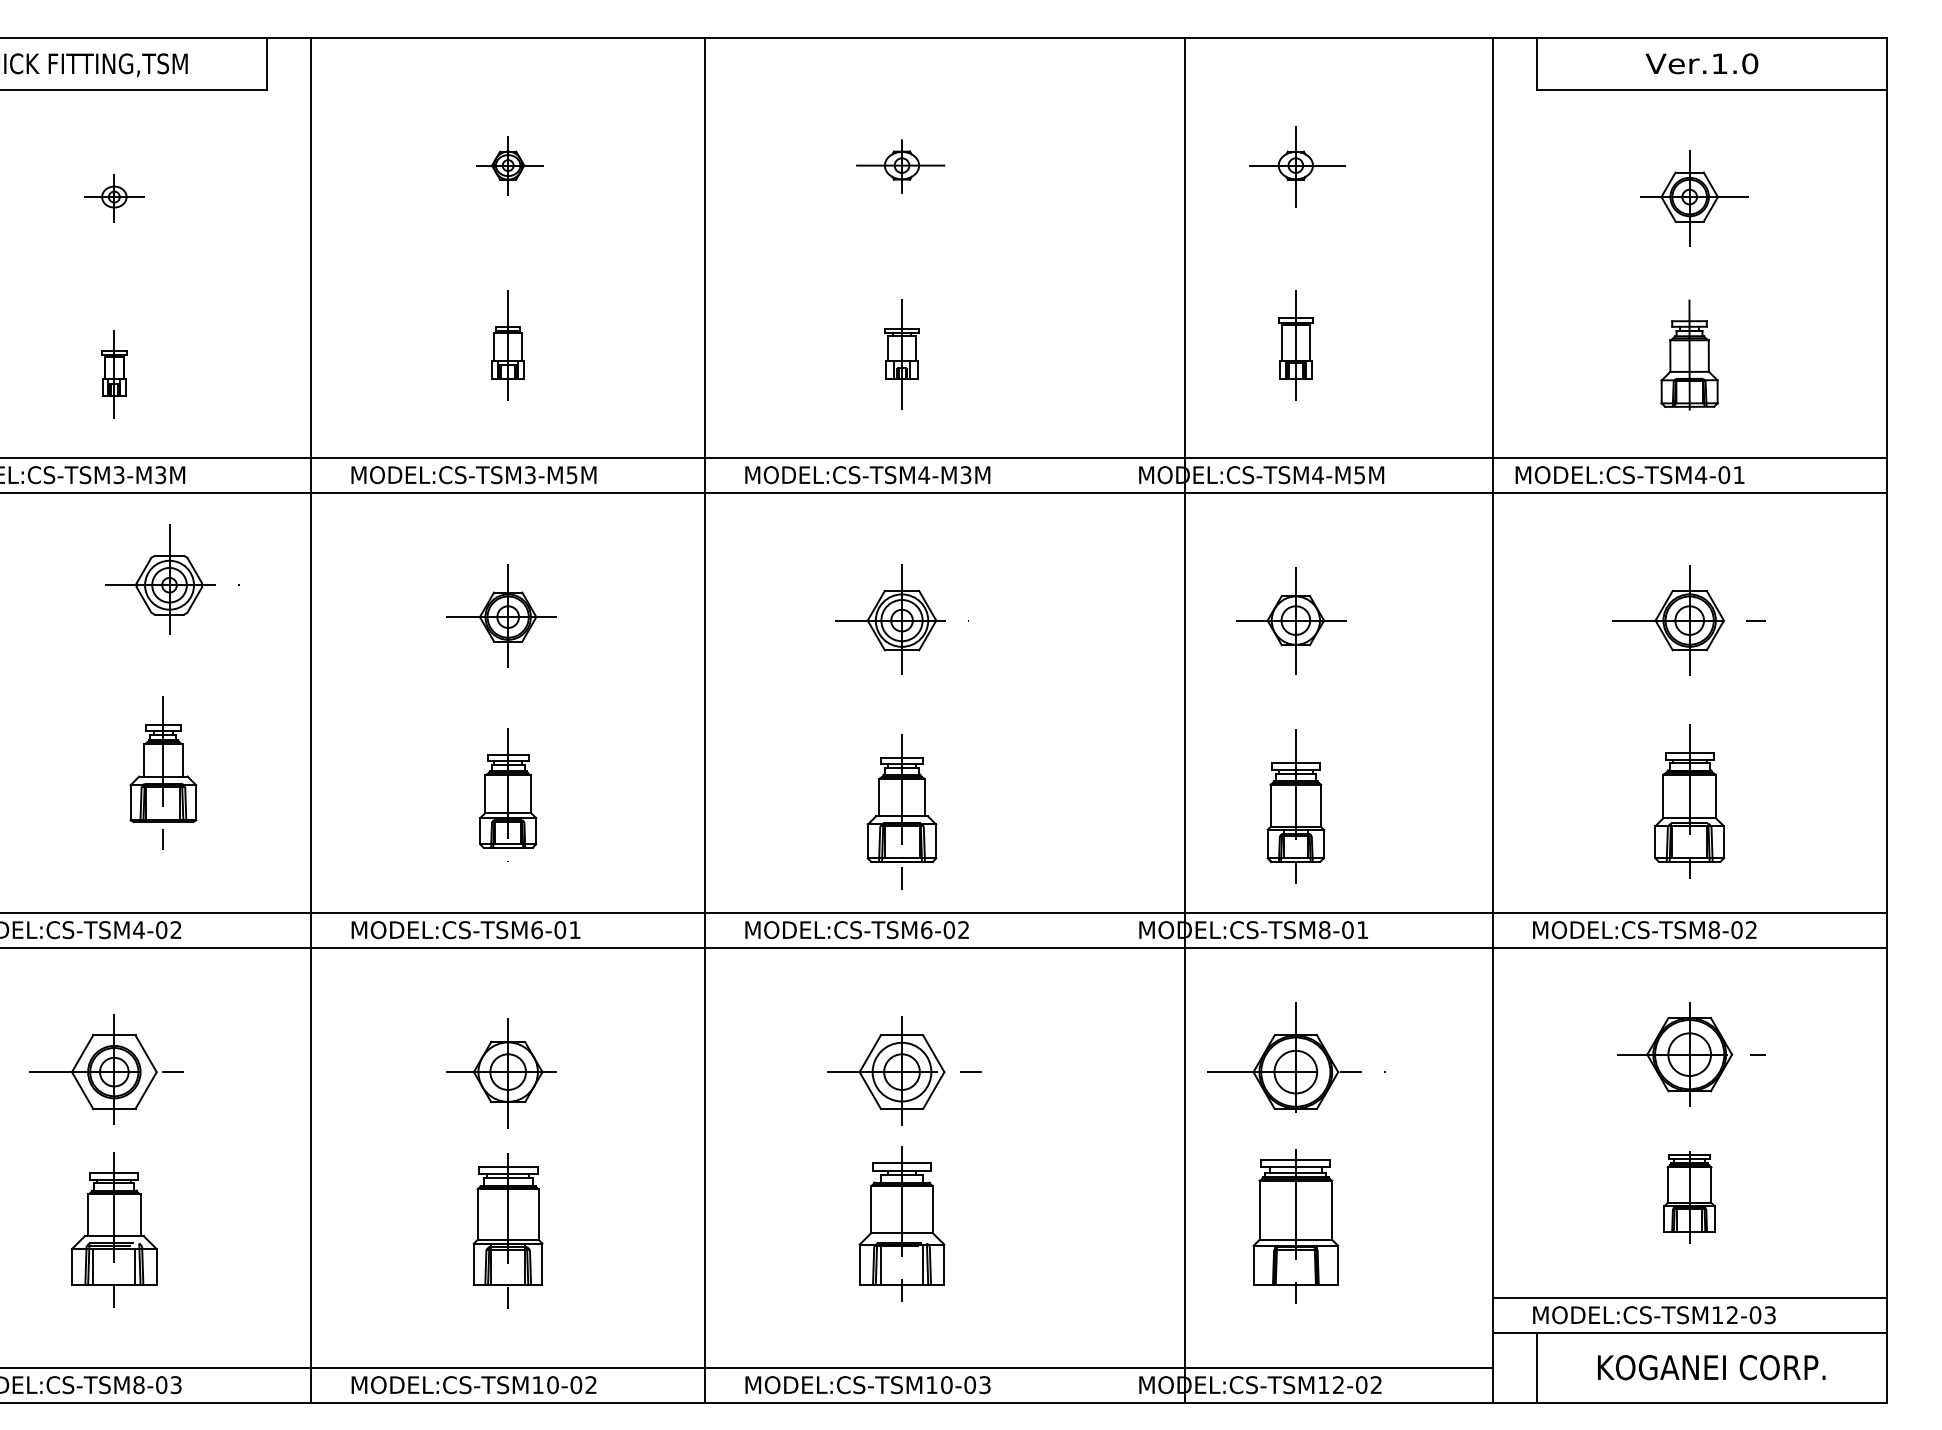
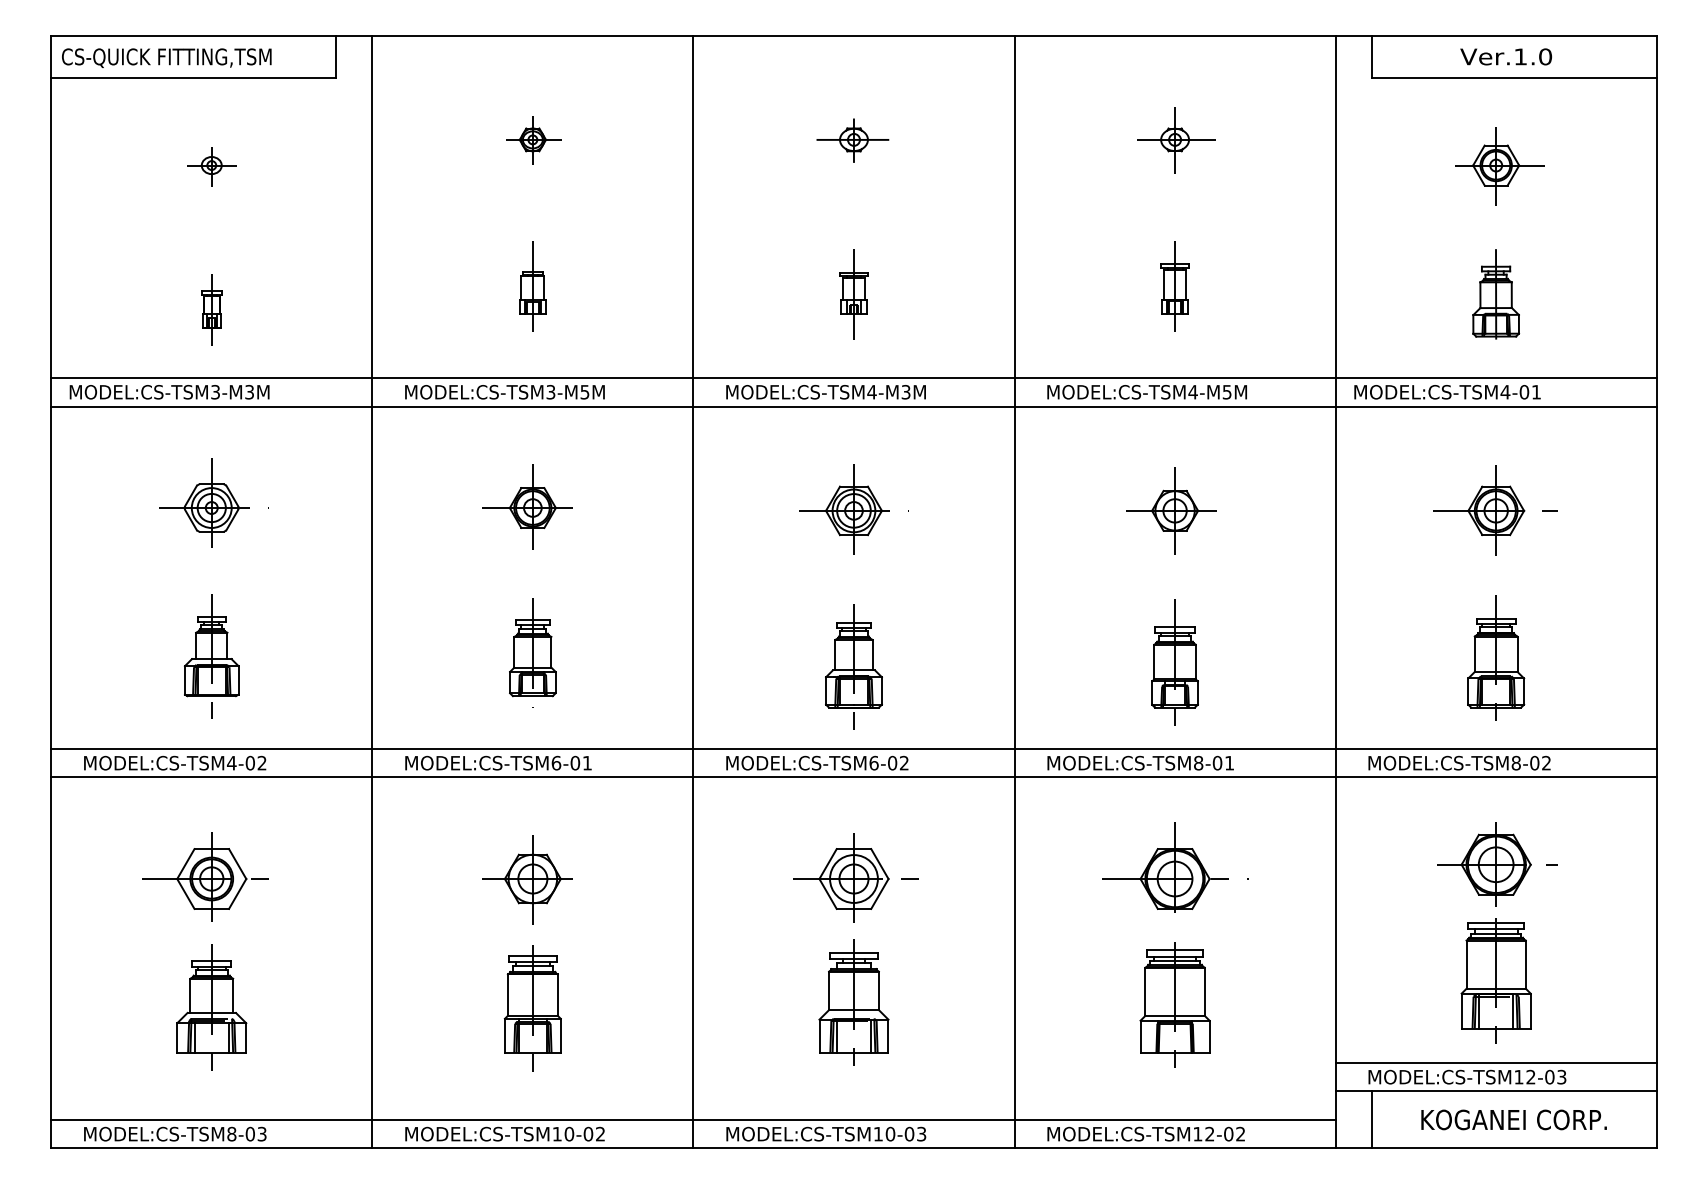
part: (171, 578) -> (213, 502), moved
line: (1184, 719) -> (1014, 591), moved
part: (163, 773) -> (211, 656), moved
part: (1688, 1196) -> (1495, 980), size x1.67

